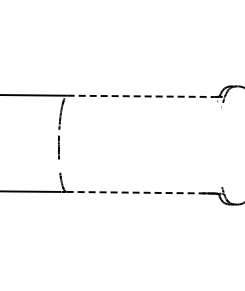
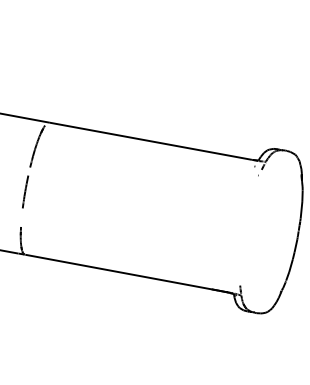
line: (141, 96) -> (151, 141), dashed -> solid
line: (137, 192) -> (122, 272), dashed -> solid

